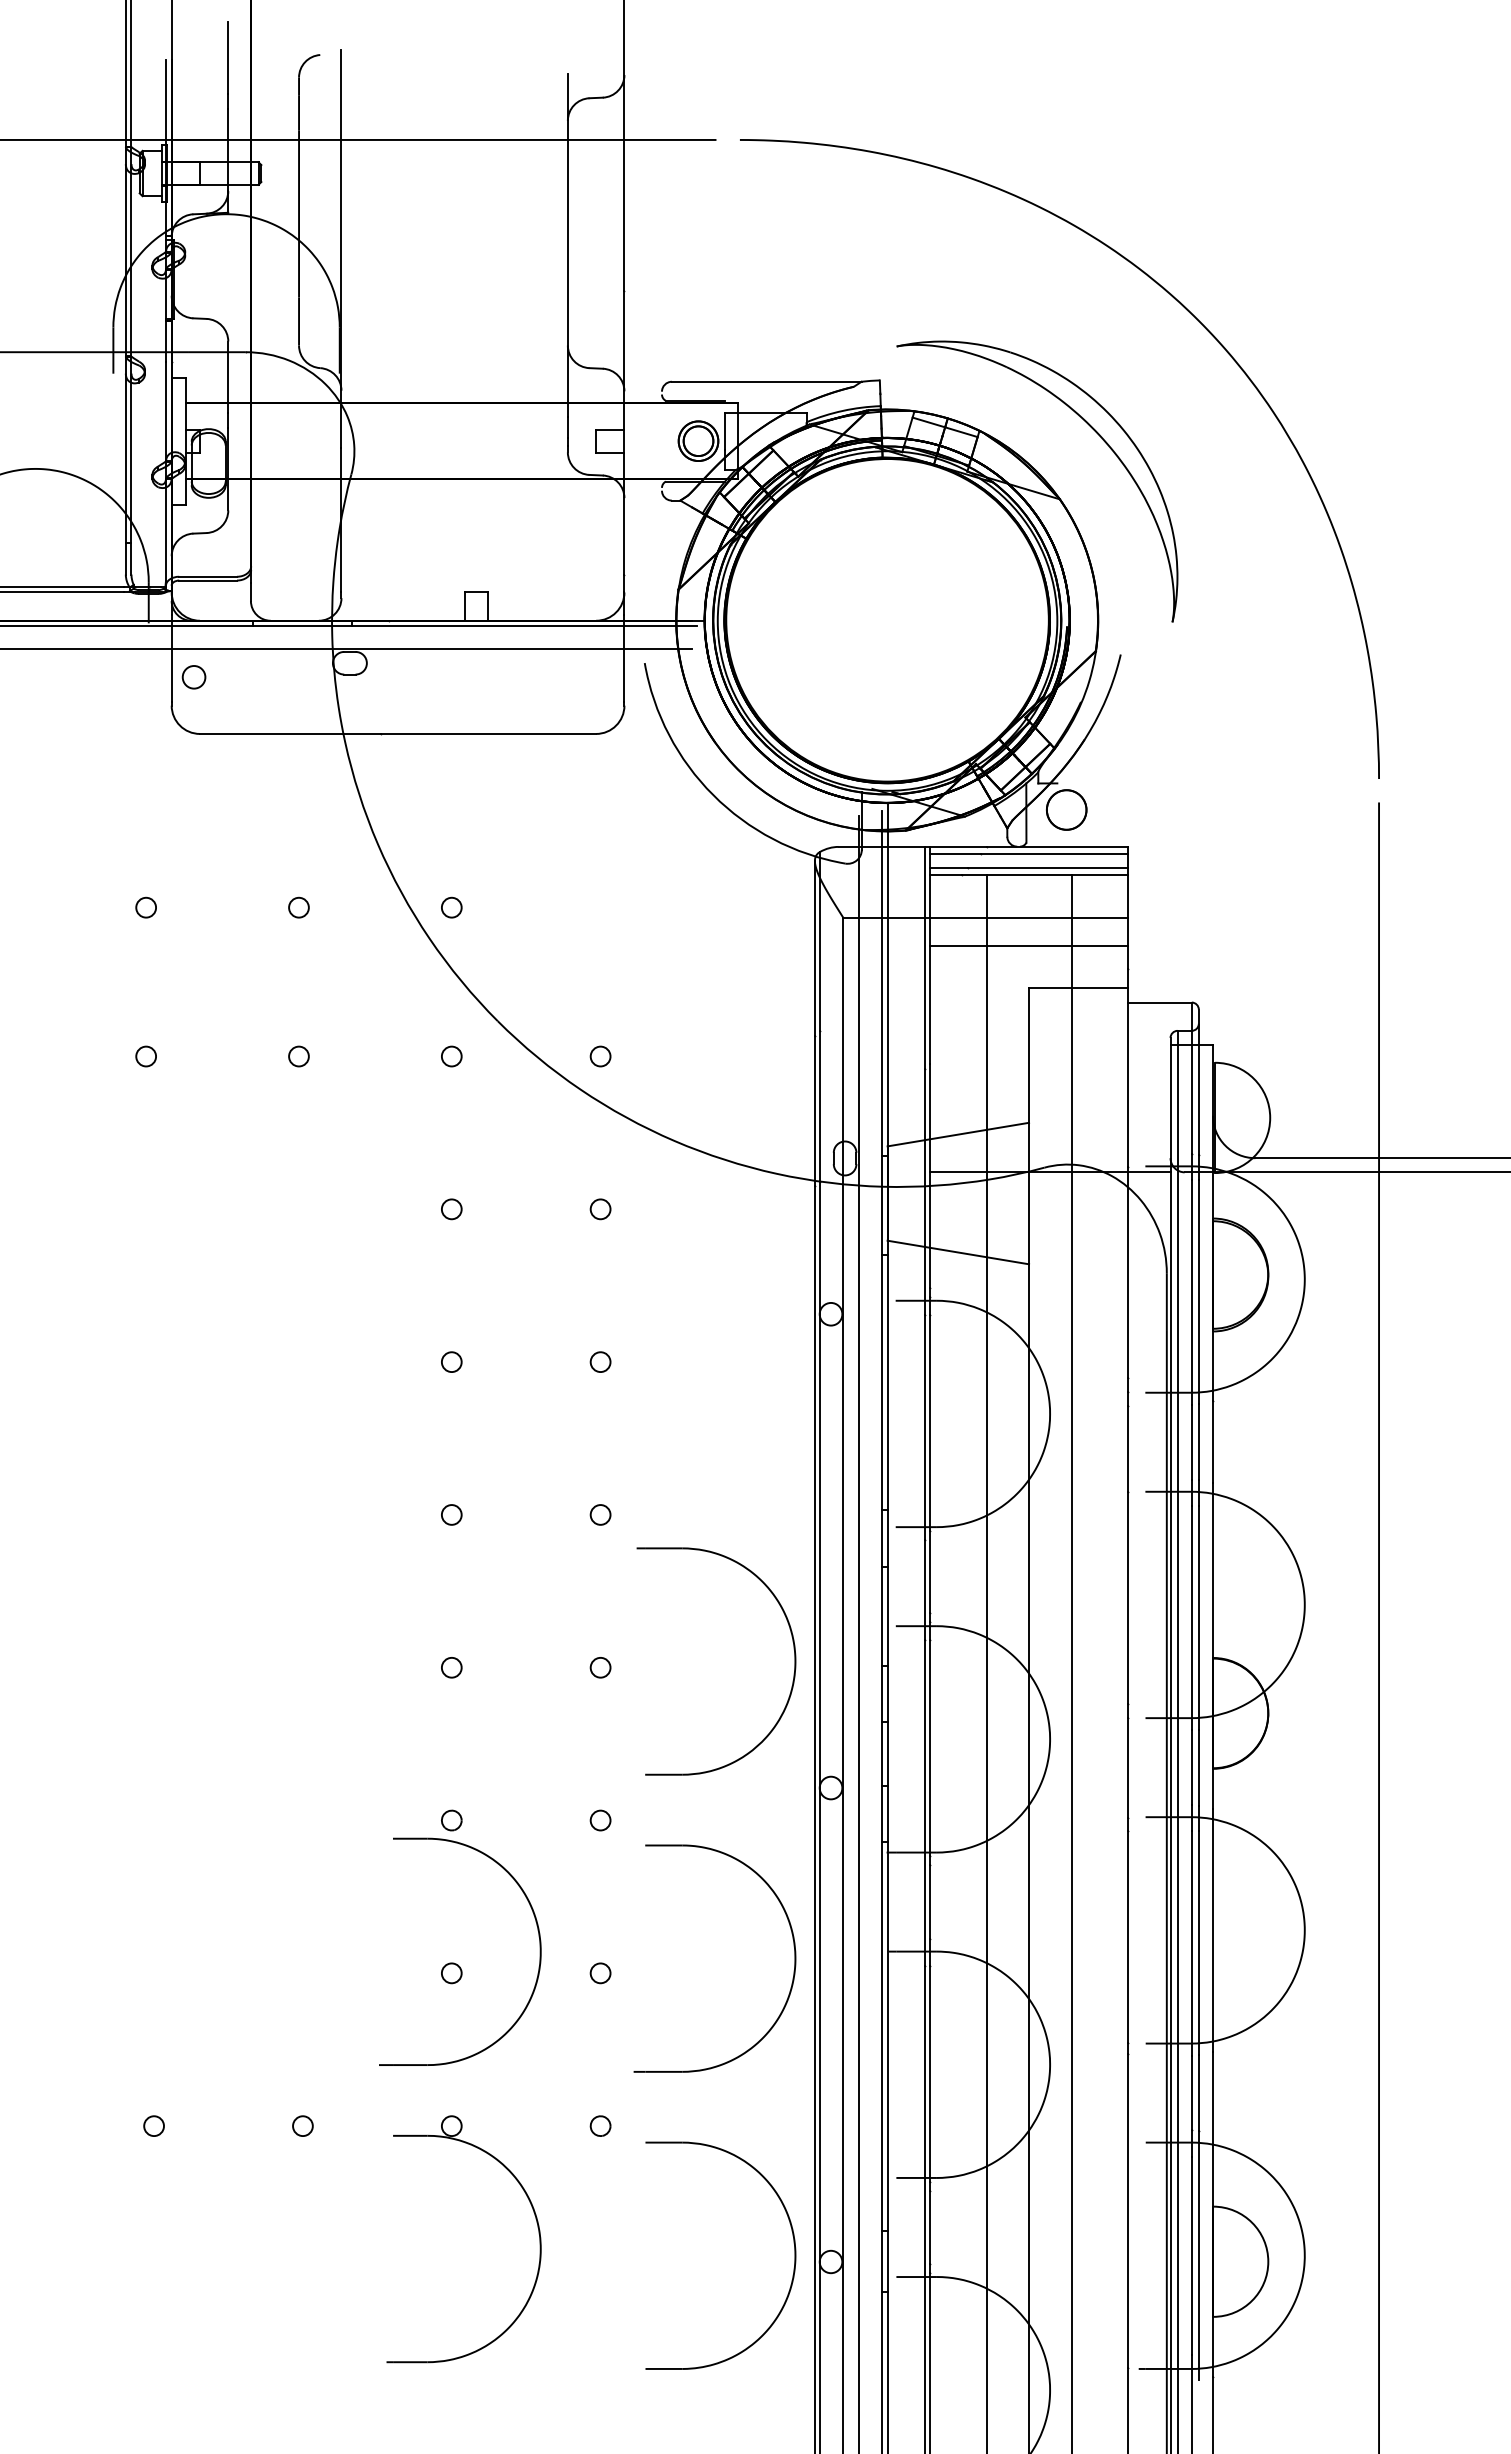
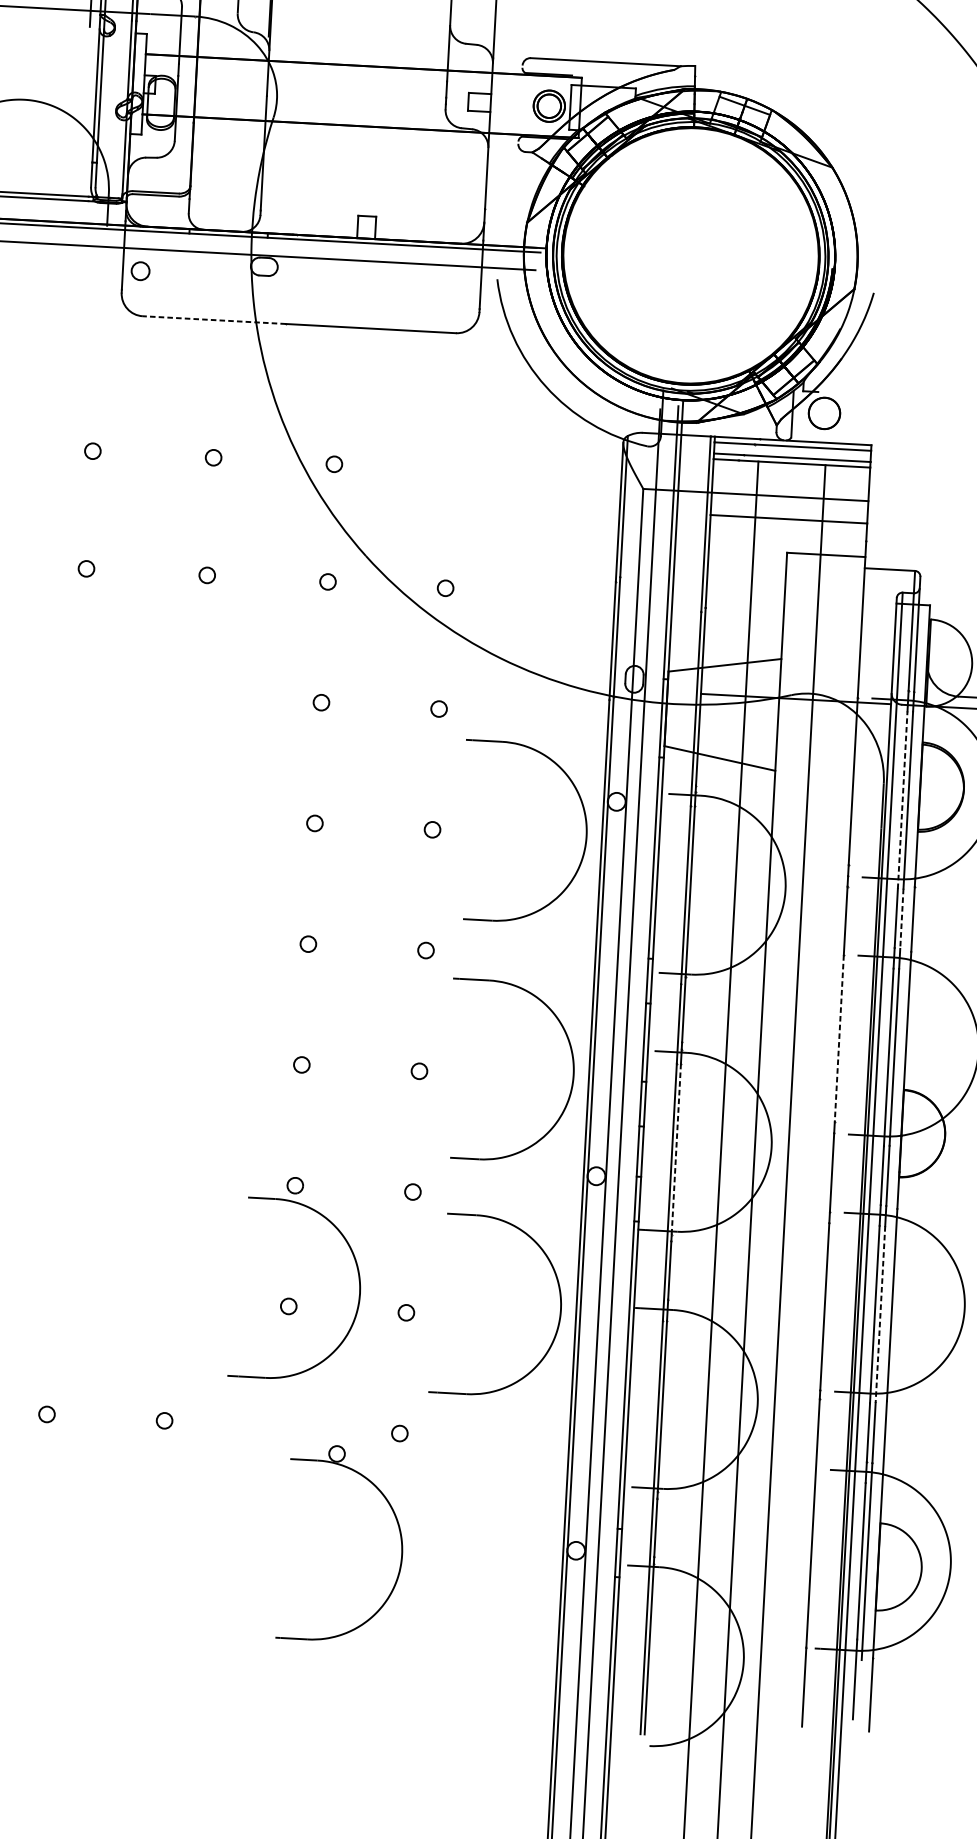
part: (1090, 427) -> (859, 112), removed
line: (290, 733) -> (214, 319), solid -> dashed
line: (1191, 1292) -> (902, 800), solid -> dashed
part: (793, 1347) -> (585, 826), added
line: (1198, 1442) -> (901, 918), solid -> dashed
line: (1128, 1598) -> (839, 1039), solid -> dashed
line: (930, 1748) -> (676, 1149), solid -> dashed
line: (1198, 1943) -> (880, 1314), solid -> dashed
part: (535, 2219) -> (399, 1531), moved
part: (793, 2243) -> (547, 1534), removed

